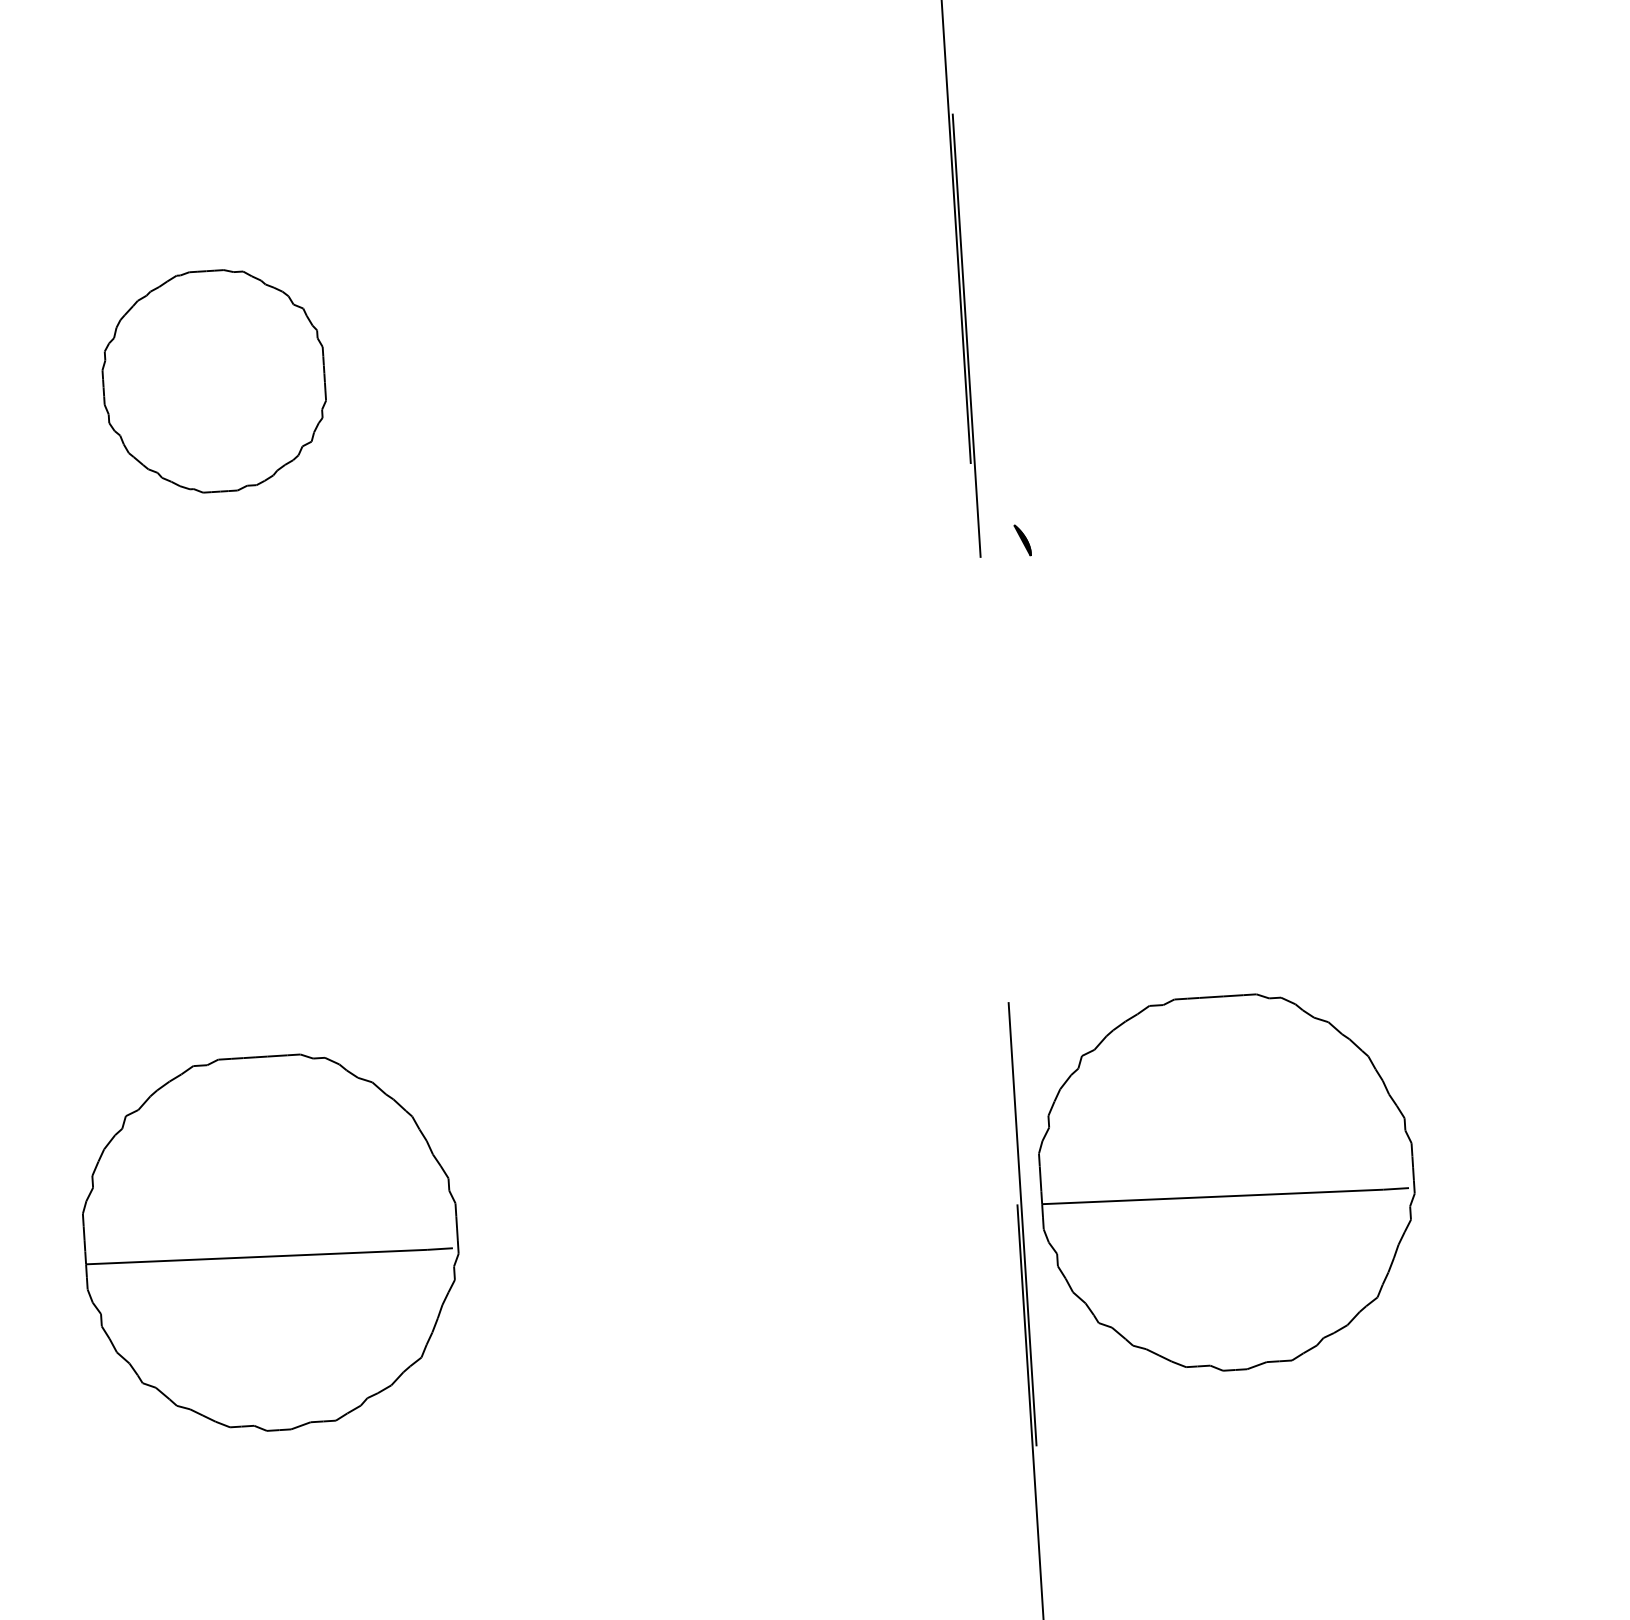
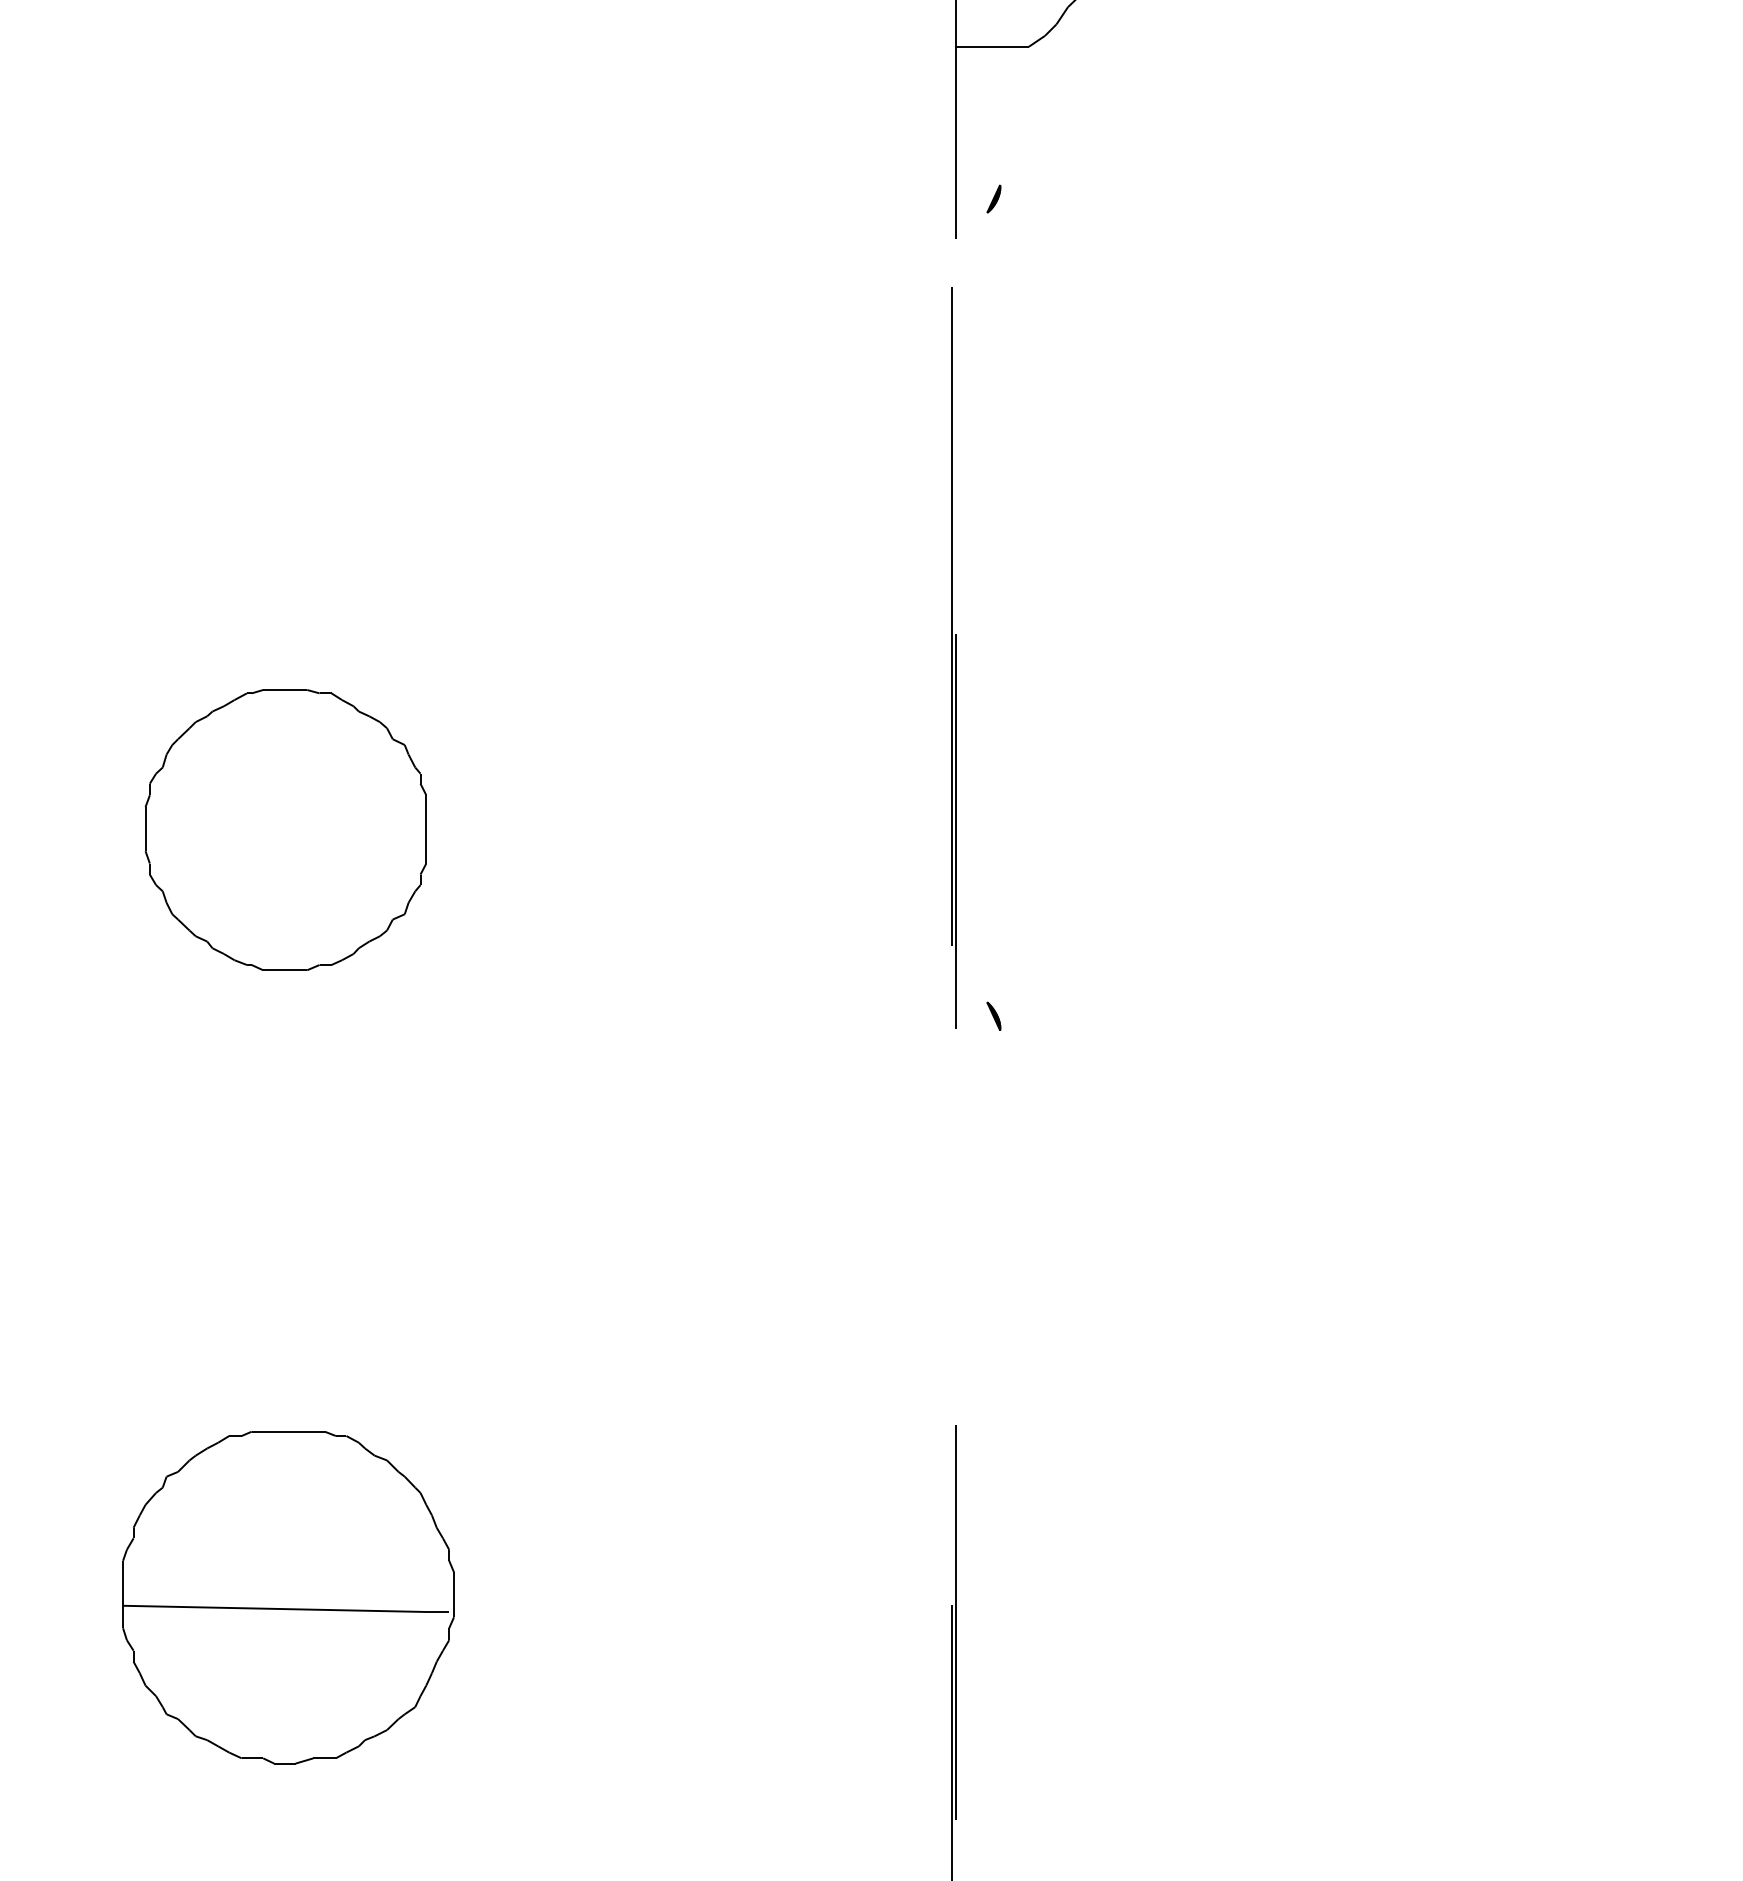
part: (213, 380) -> (285, 829), size x1.43
part: (1227, 1183) -> (1139, 1597), removed

